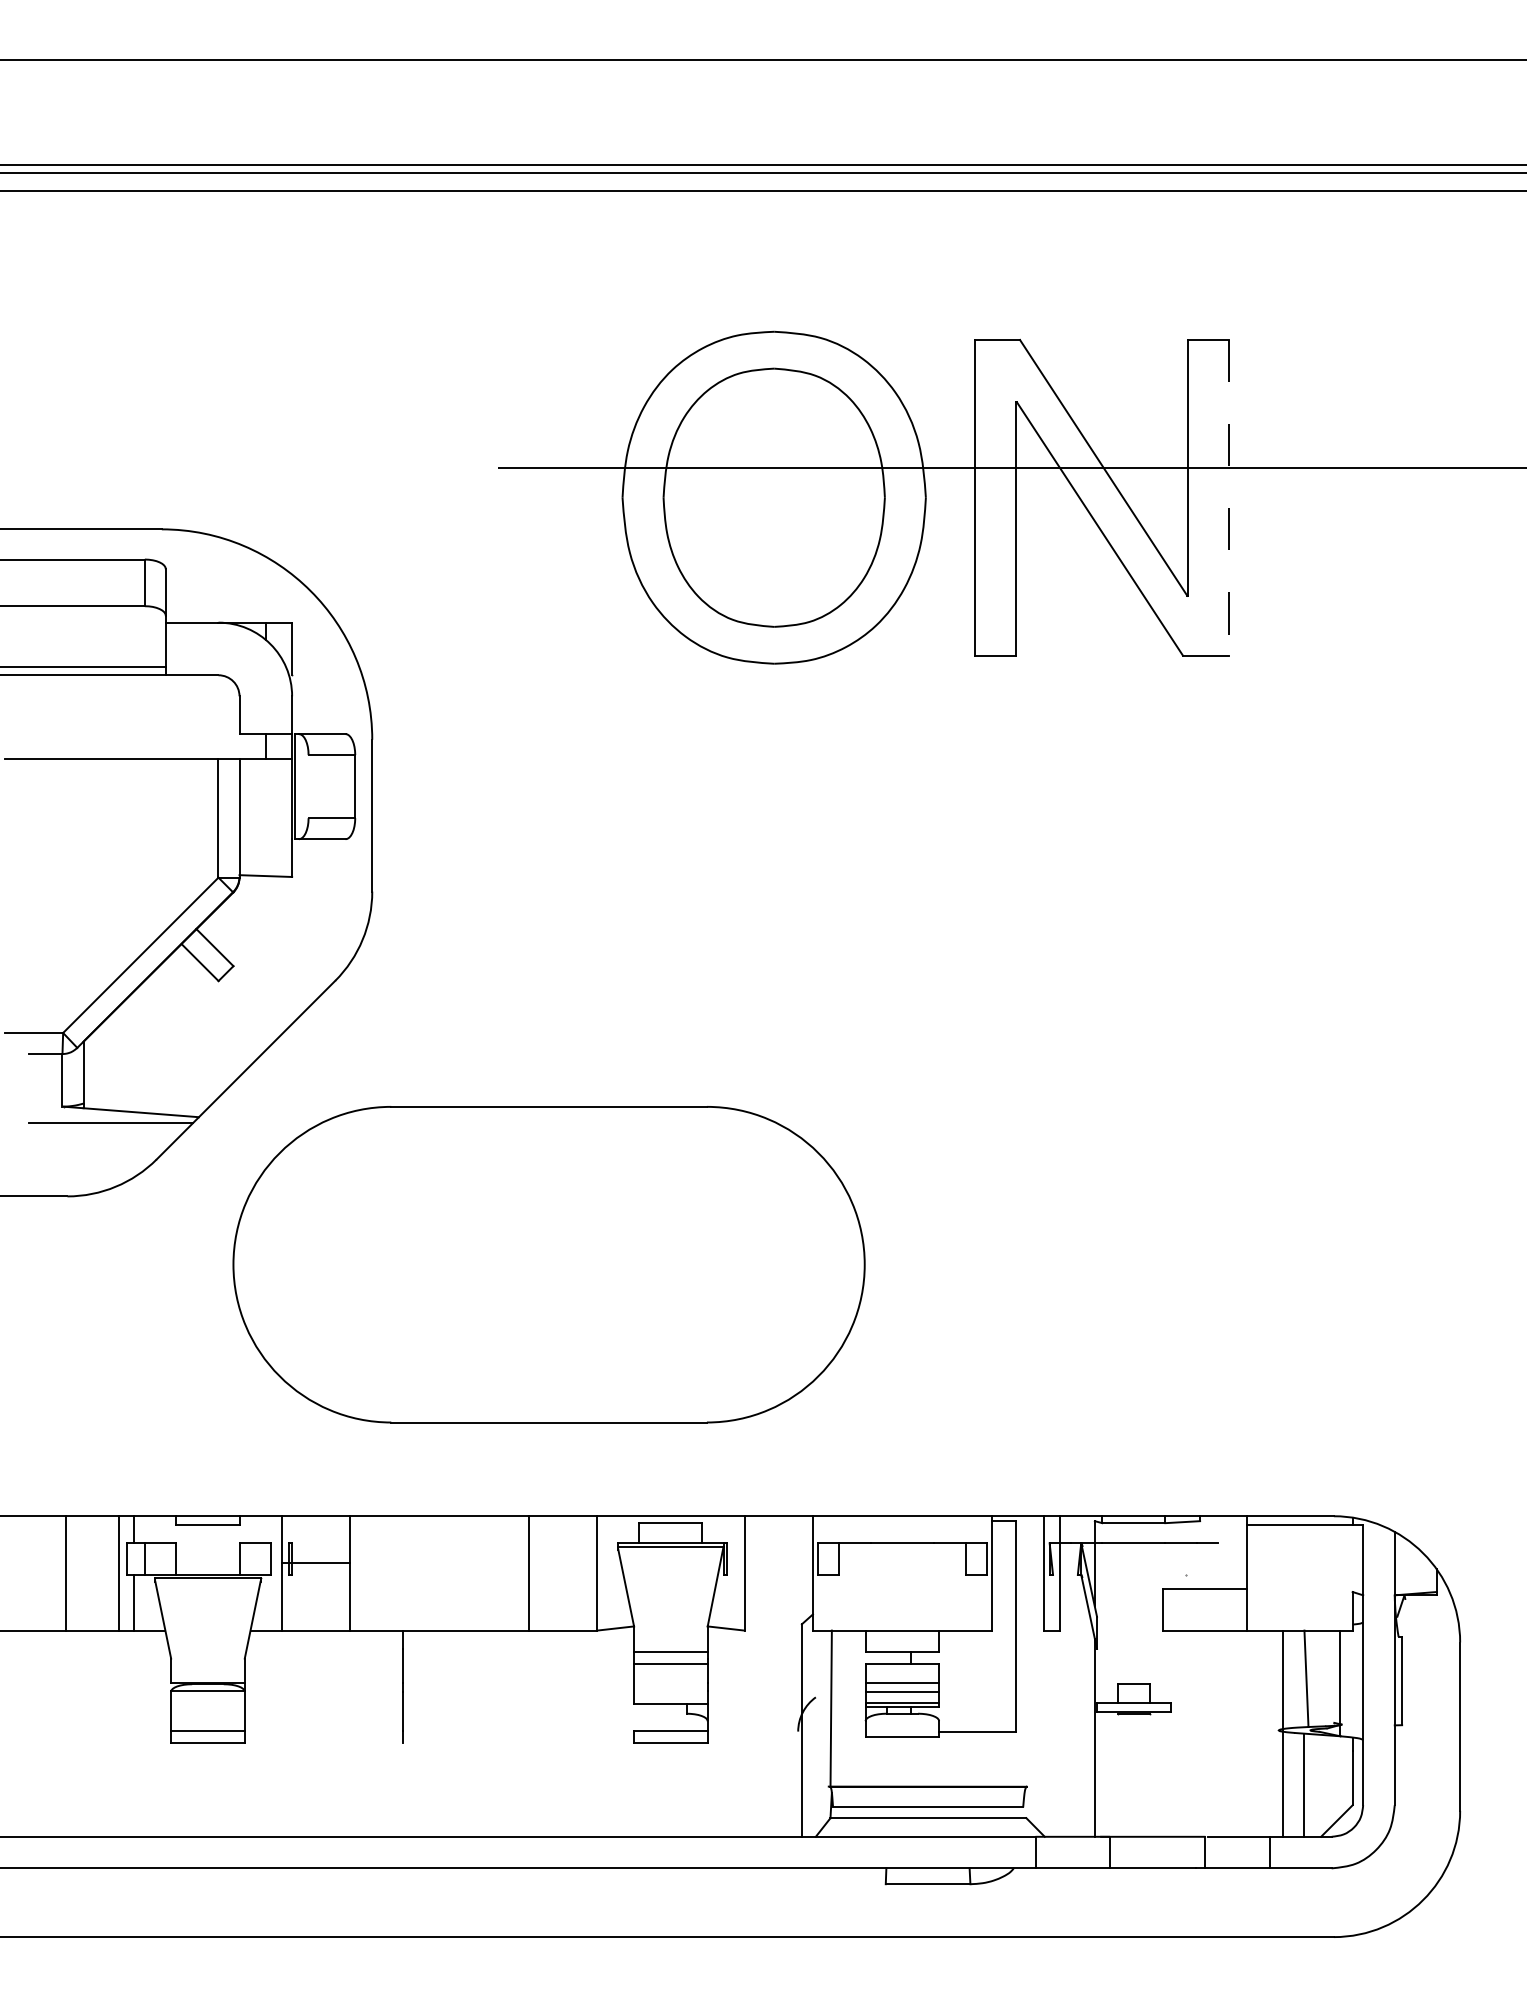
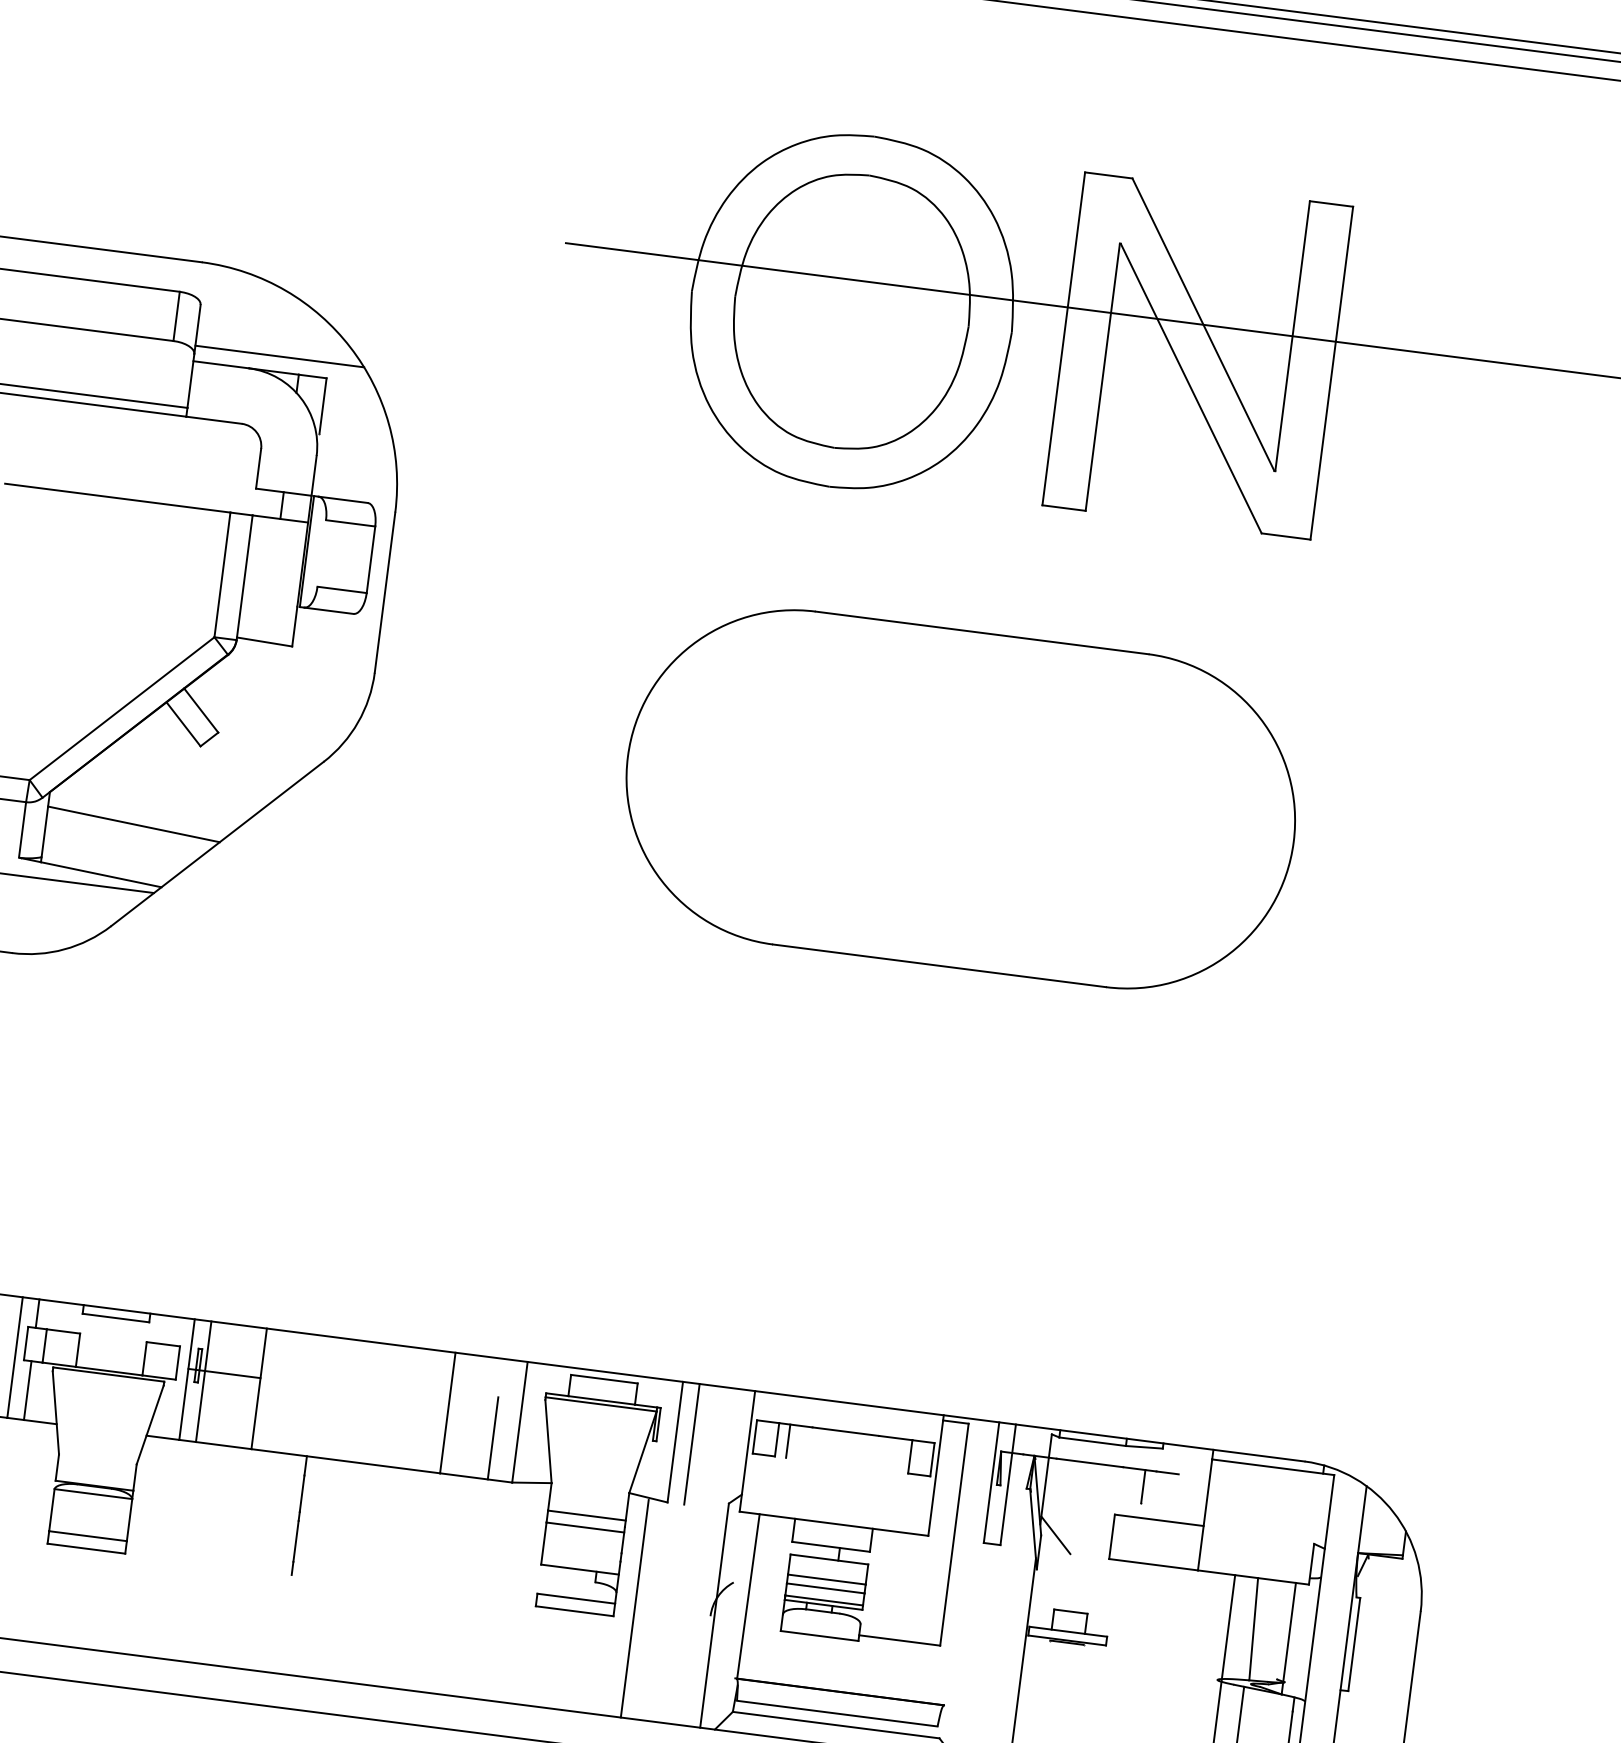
line: (1229, 497) -> (1332, 372), dashed -> solid
line: (245, 607) -> (279, 355), added
line: (165, 1061) -> (133, 824), added
part: (548, 1264) -> (960, 799), moved
line: (849, 1558) -> (788, 1440), added
line: (1186, 1558) -> (1143, 1486), added
line: (297, 1573) -> (203, 1381), added
line: (760, 1573) -> (692, 1444), added
line: (574, 1591) -> (493, 1438), added
line: (1110, 1614) -> (1055, 1534), added
line: (726, 1733) -> (634, 1608), added

